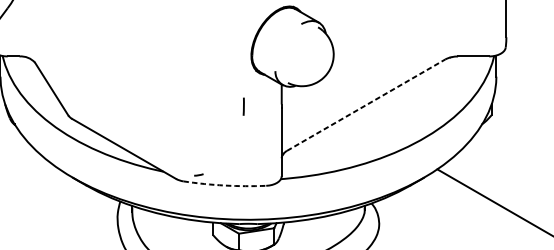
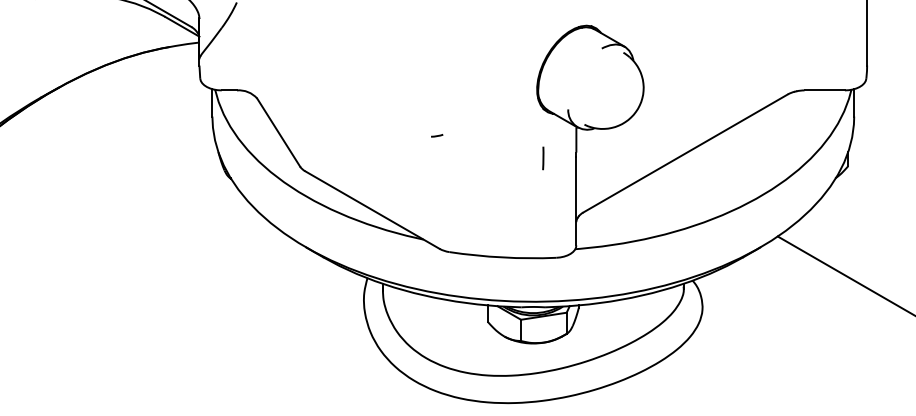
line: (366, 105) -> (686, 153), dashed -> solid
line: (243, 106) -> (543, 158), moved
arc: (199, 174) -> (437, 135), moved
arc: (224, 185) -> (502, 257), dashed -> solid

